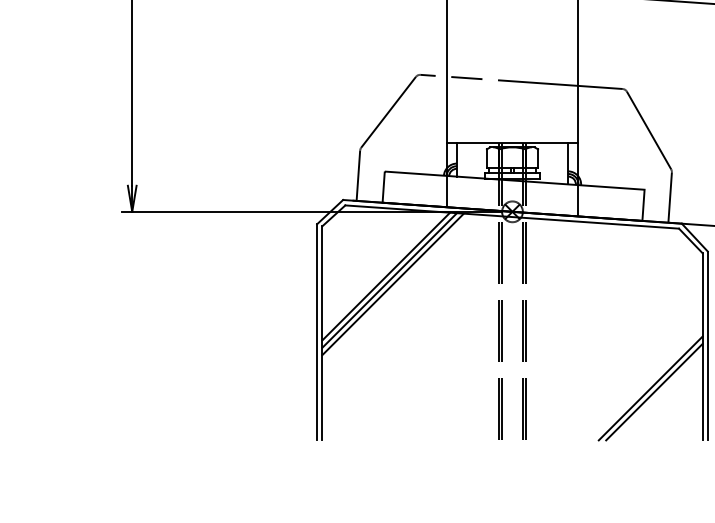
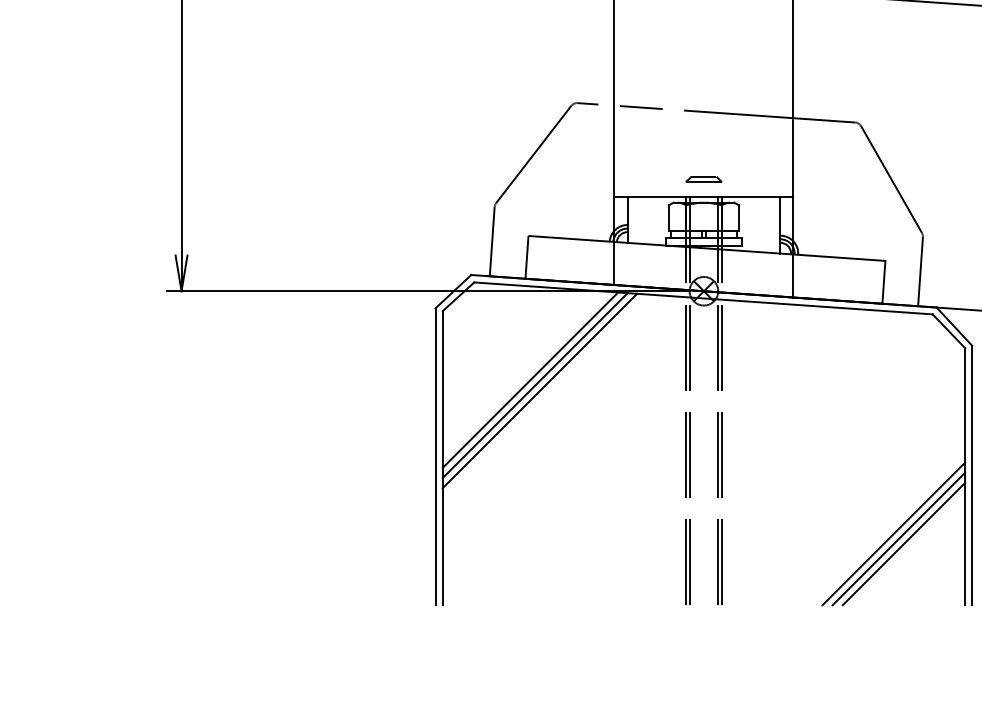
part: (512, 129) -> (703, 178), added
line: (657, 395) -> (903, 543), added

